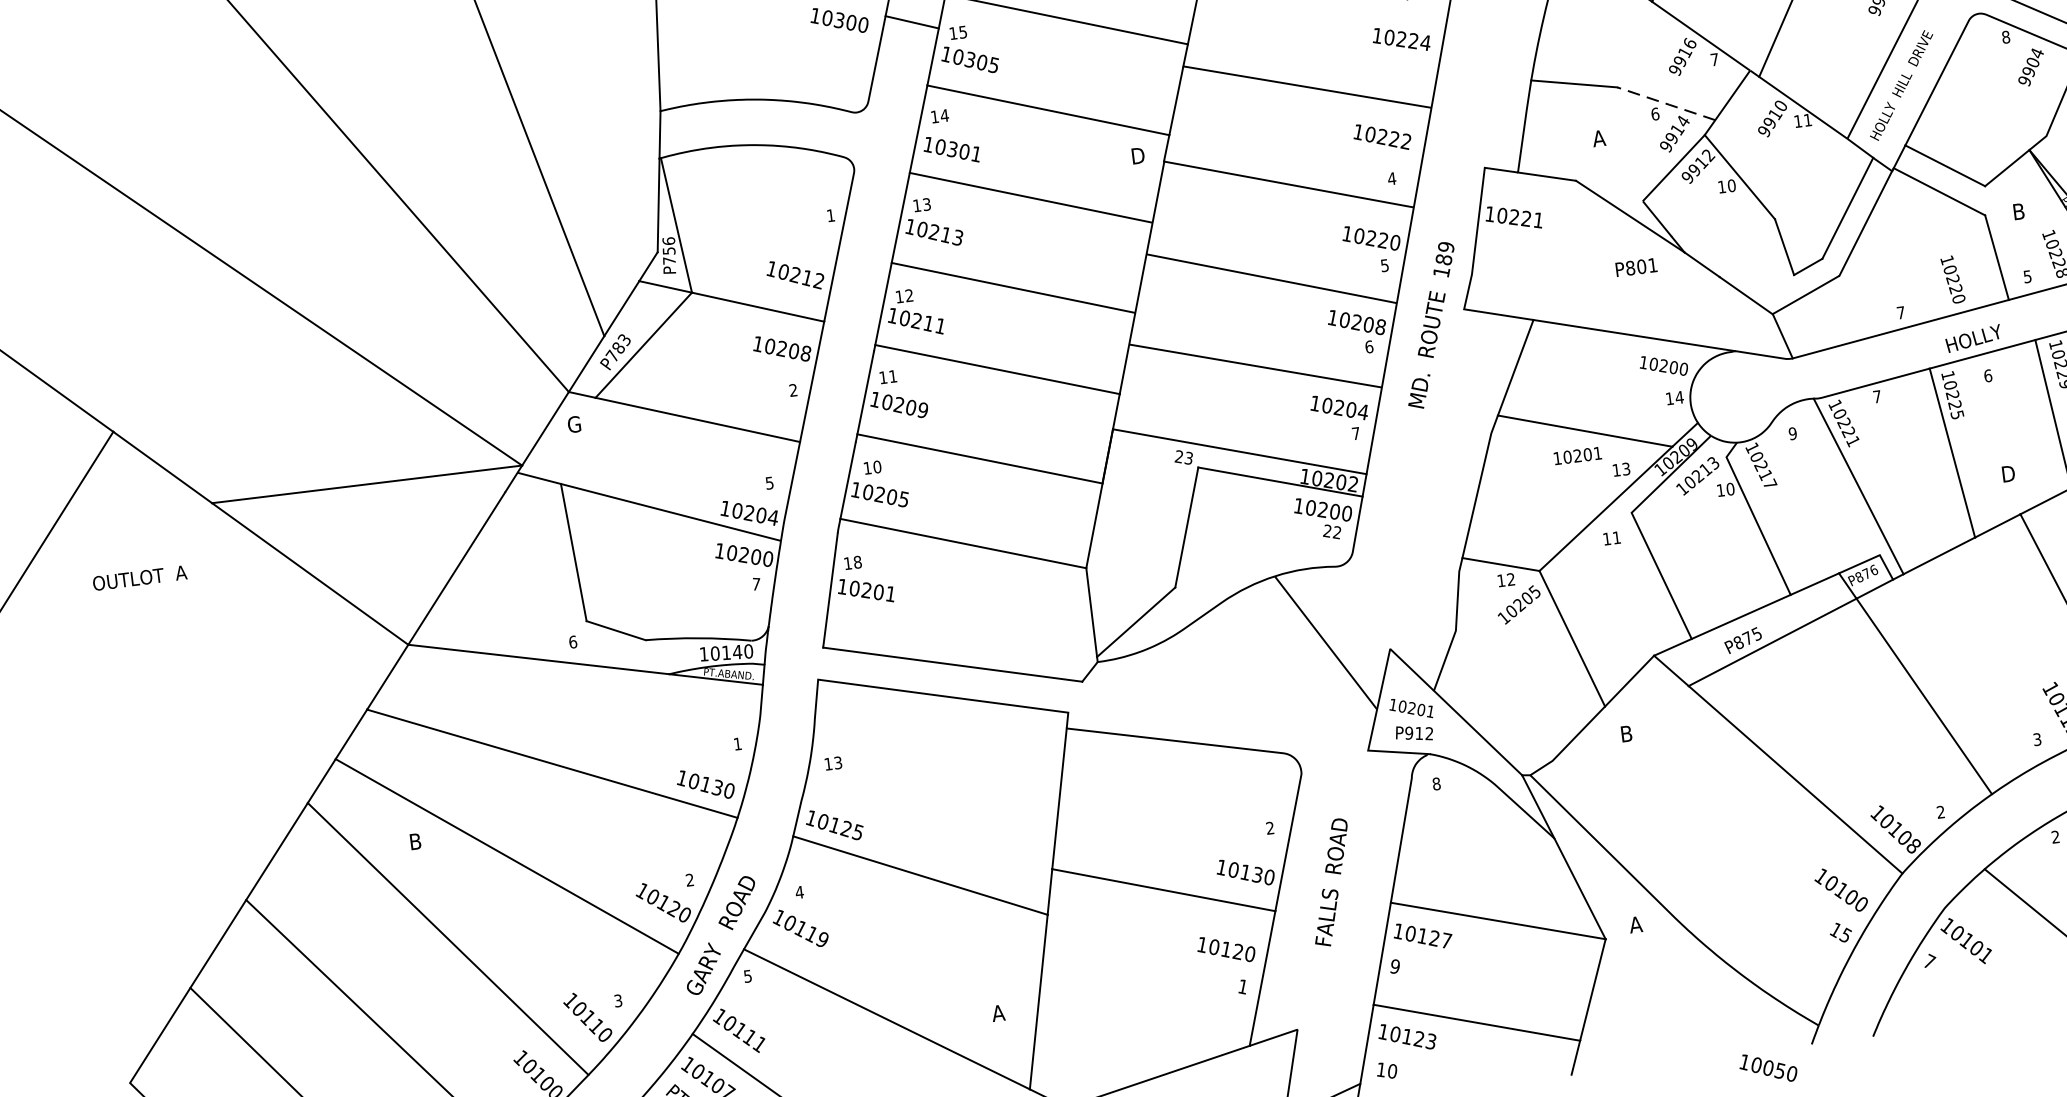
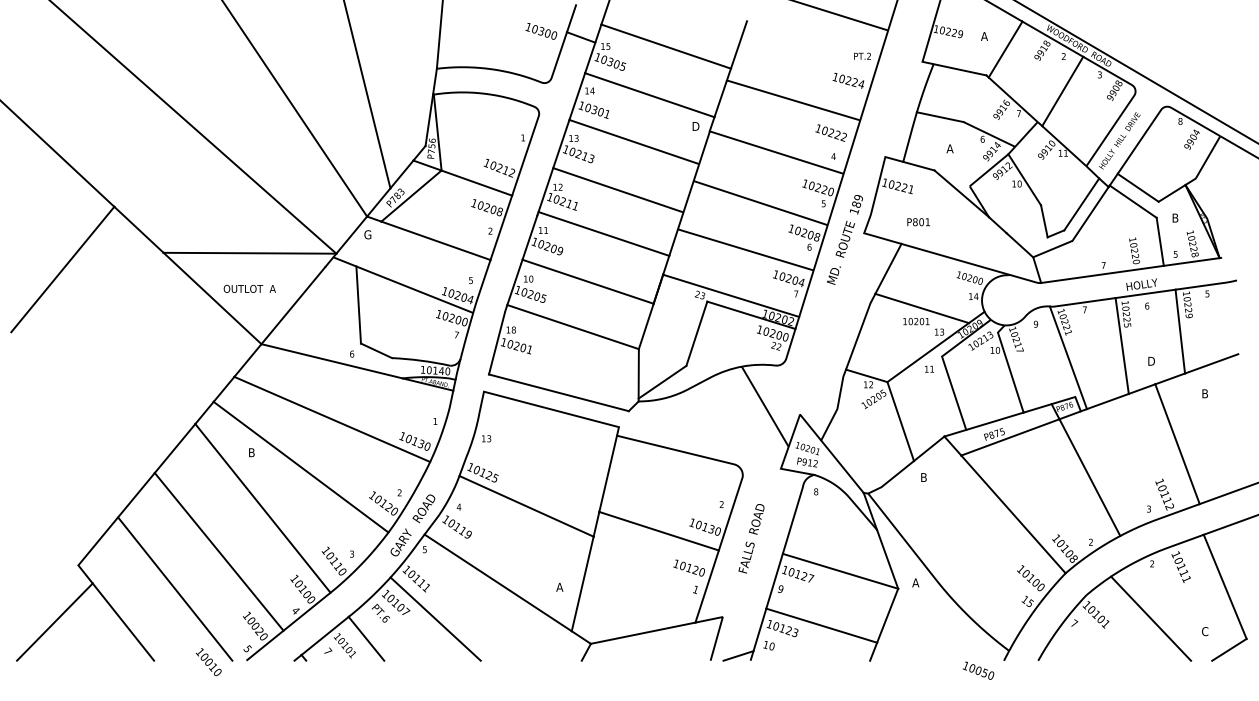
line: (1666, 103) -> (989, 134), dashed -> solid
text: (1636, 267) -> (918, 222), moved
text: (139, 577) -> (249, 288), moved

